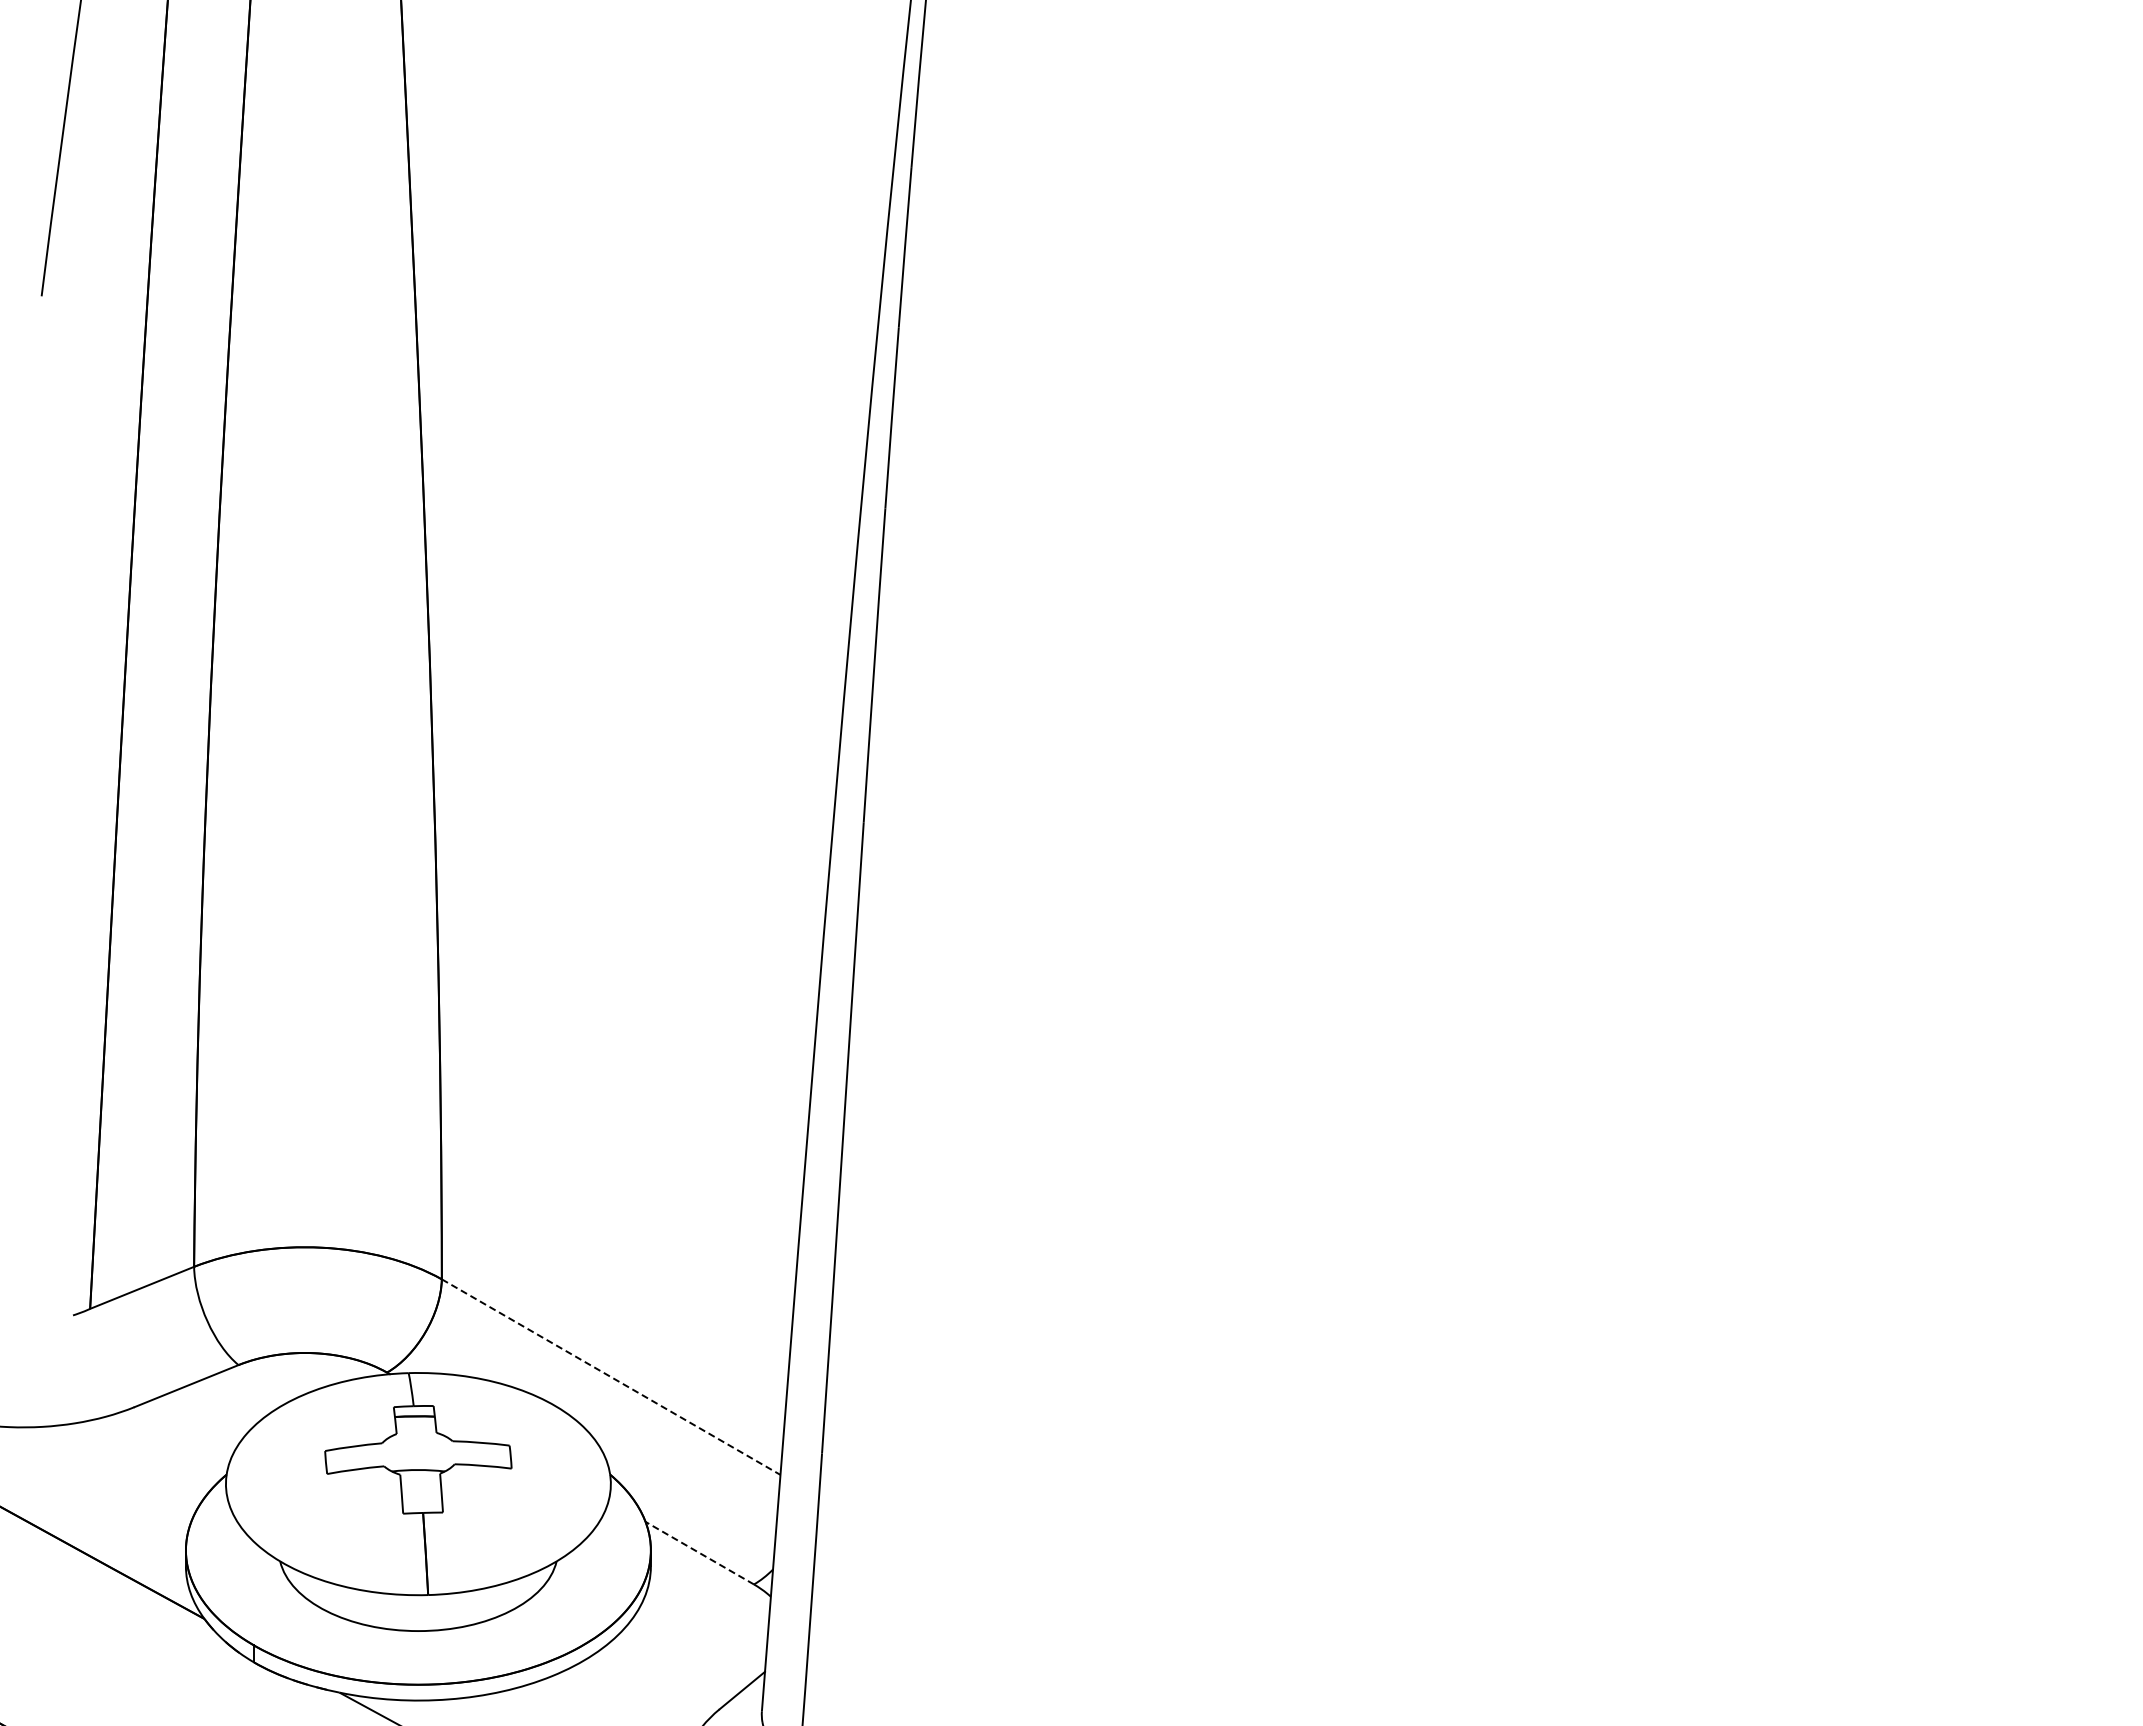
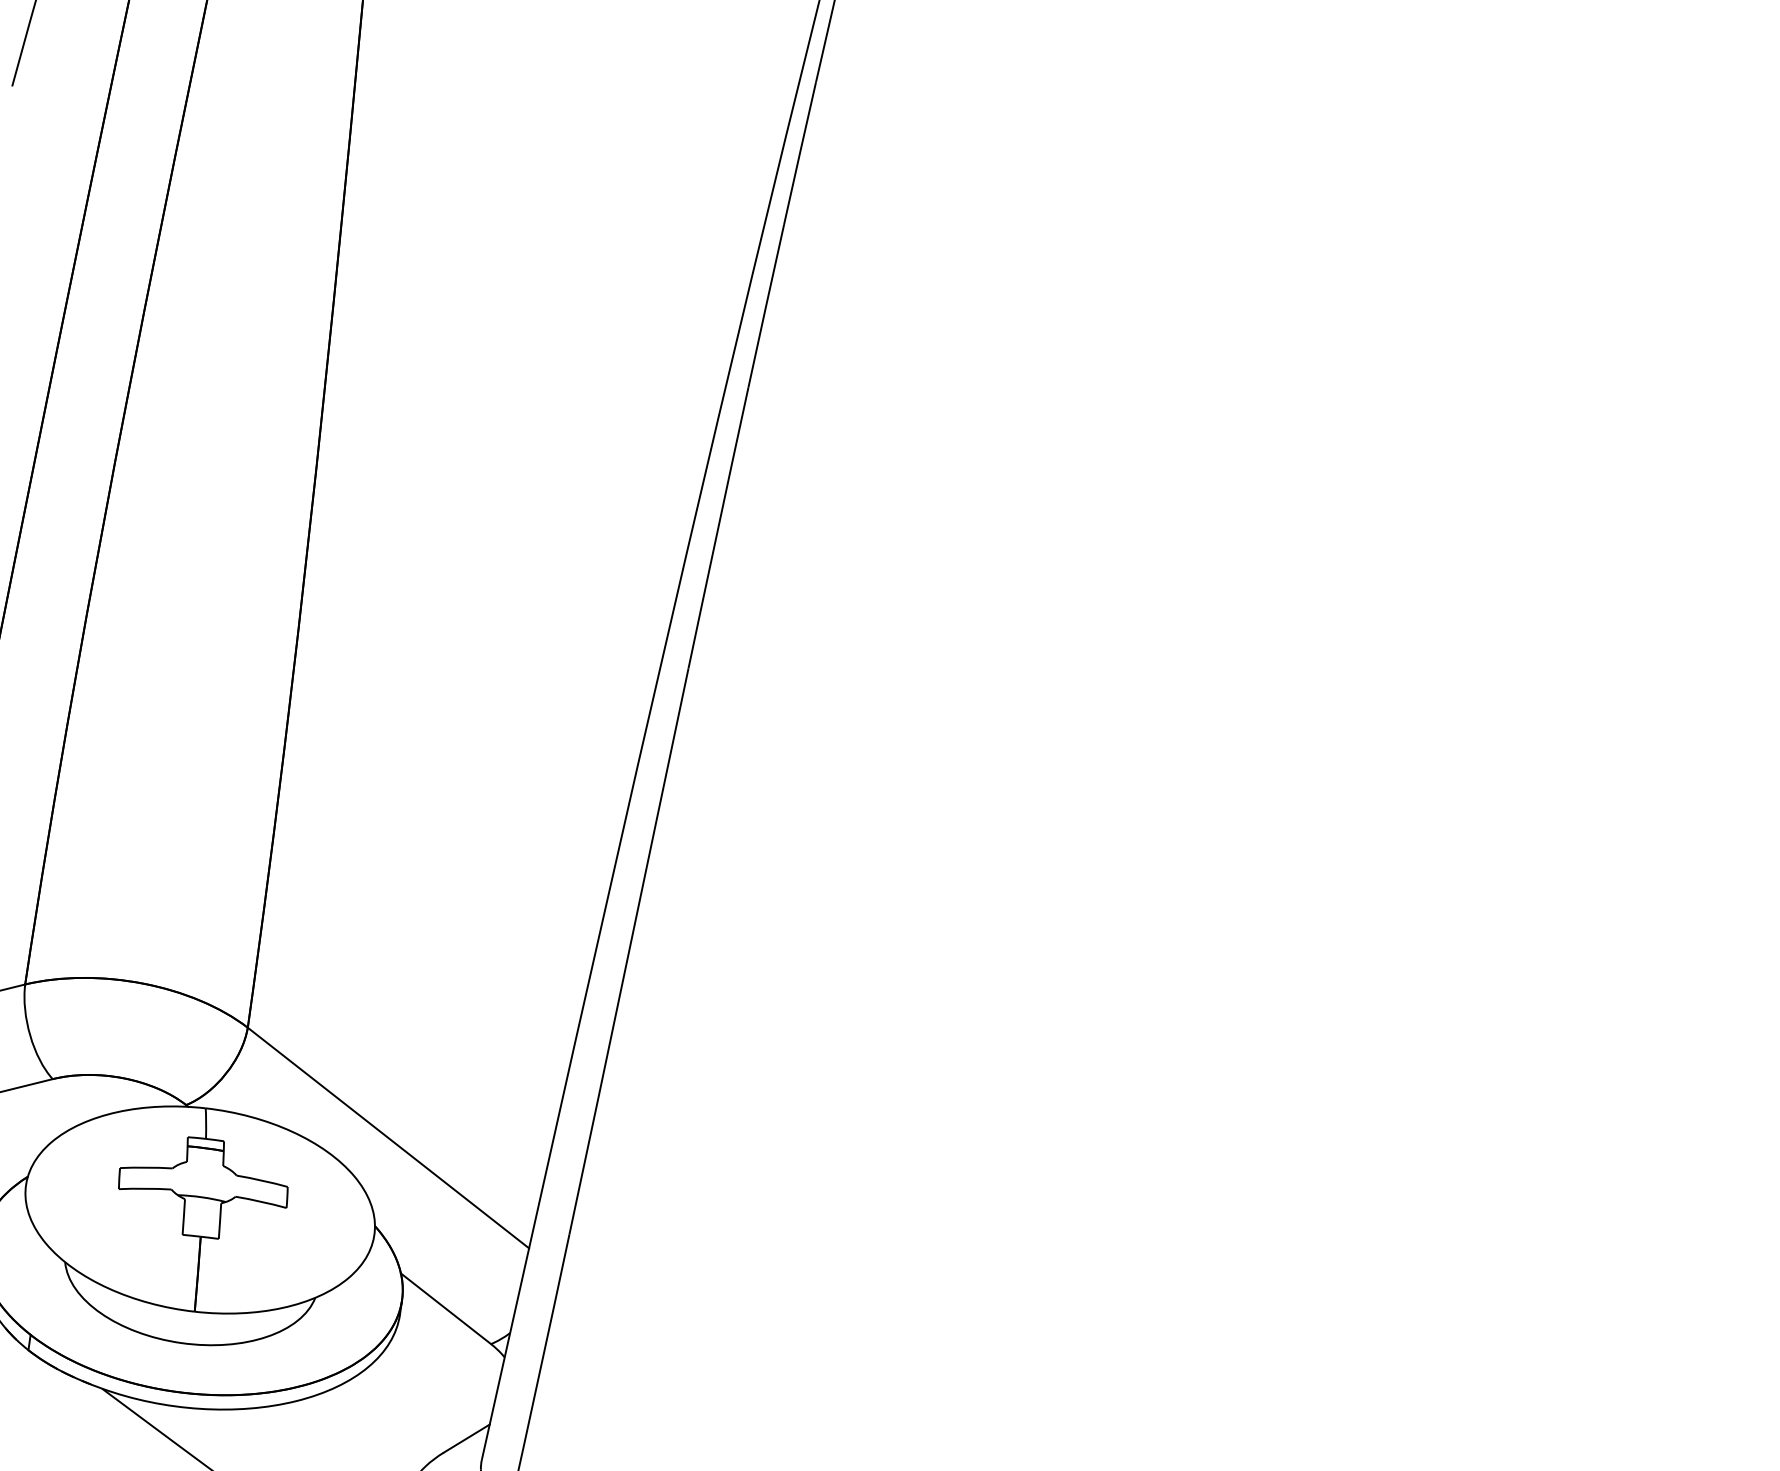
line: (611, 1377) -> (388, 1138), dashed -> solid
line: (699, 1553) -> (445, 1309), dashed -> solid

